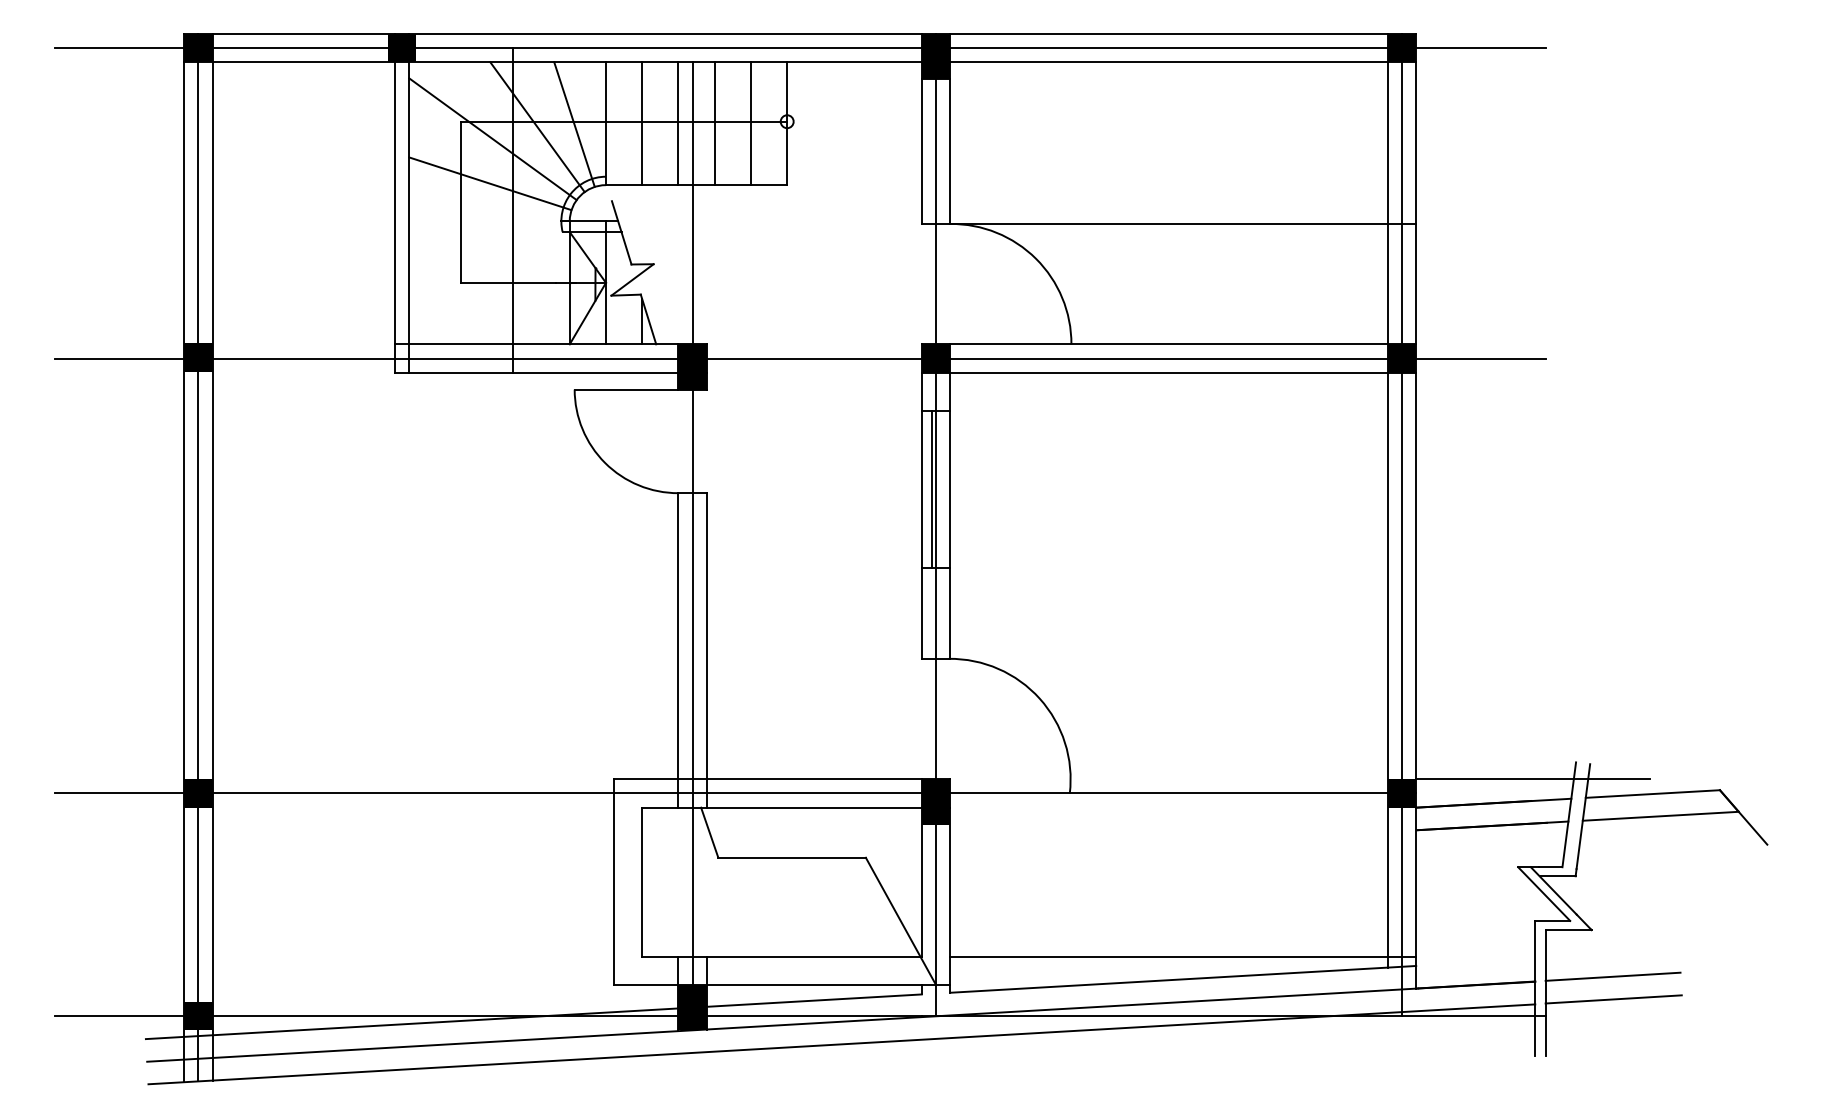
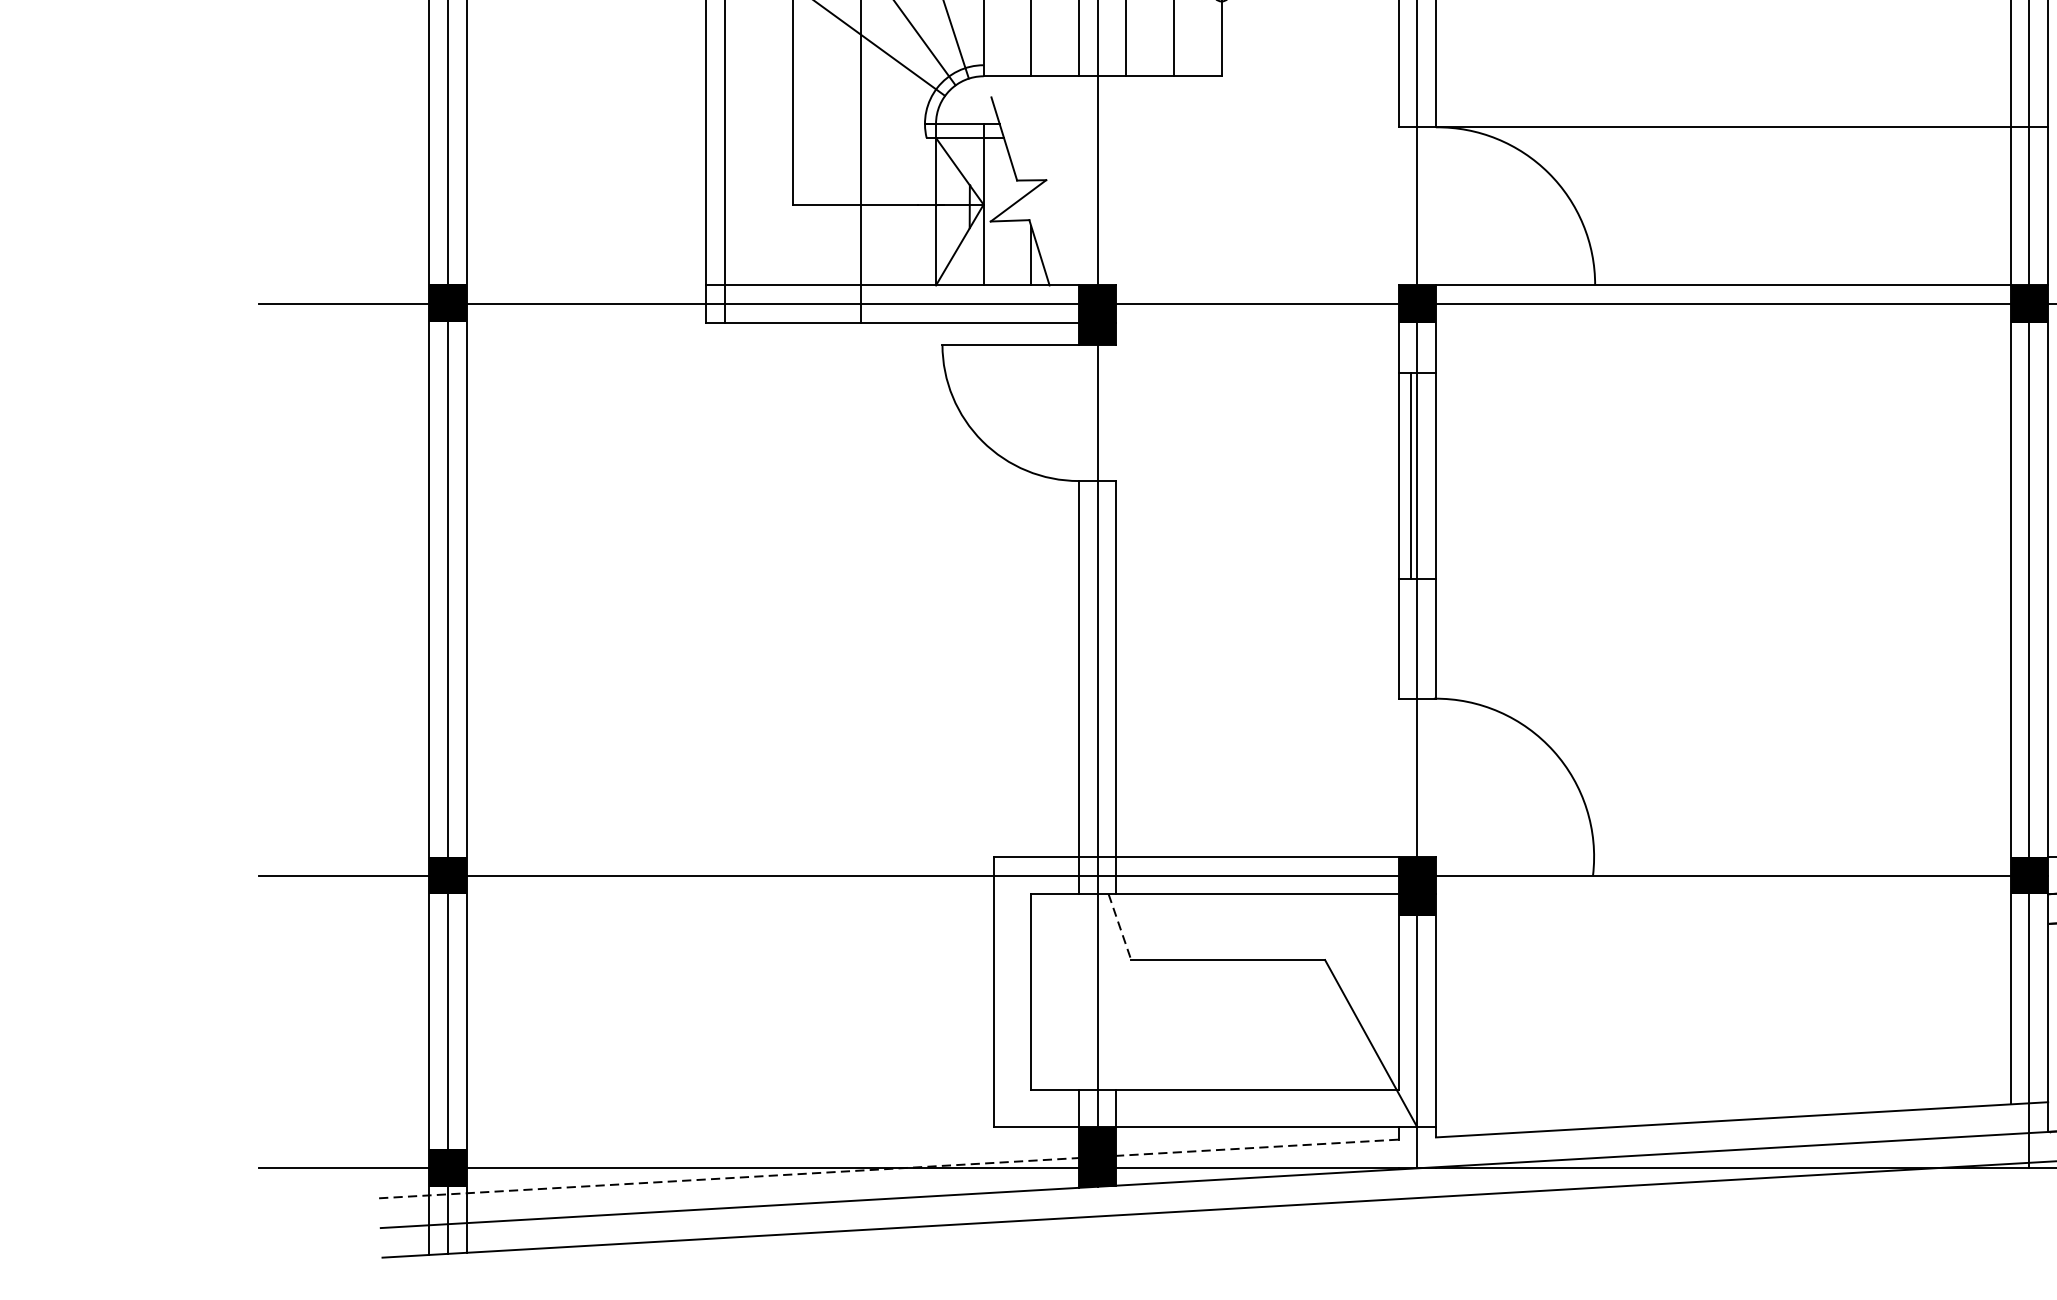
line: (490, 183) -> (831, 74), removed
line: (1168, 372) -> (1722, 322), removed
line: (709, 833) -> (1119, 928), solid -> dashed
line: (1183, 956) -> (1742, 1089), removed
line: (533, 1016) -> (888, 1168), solid -> dashed

